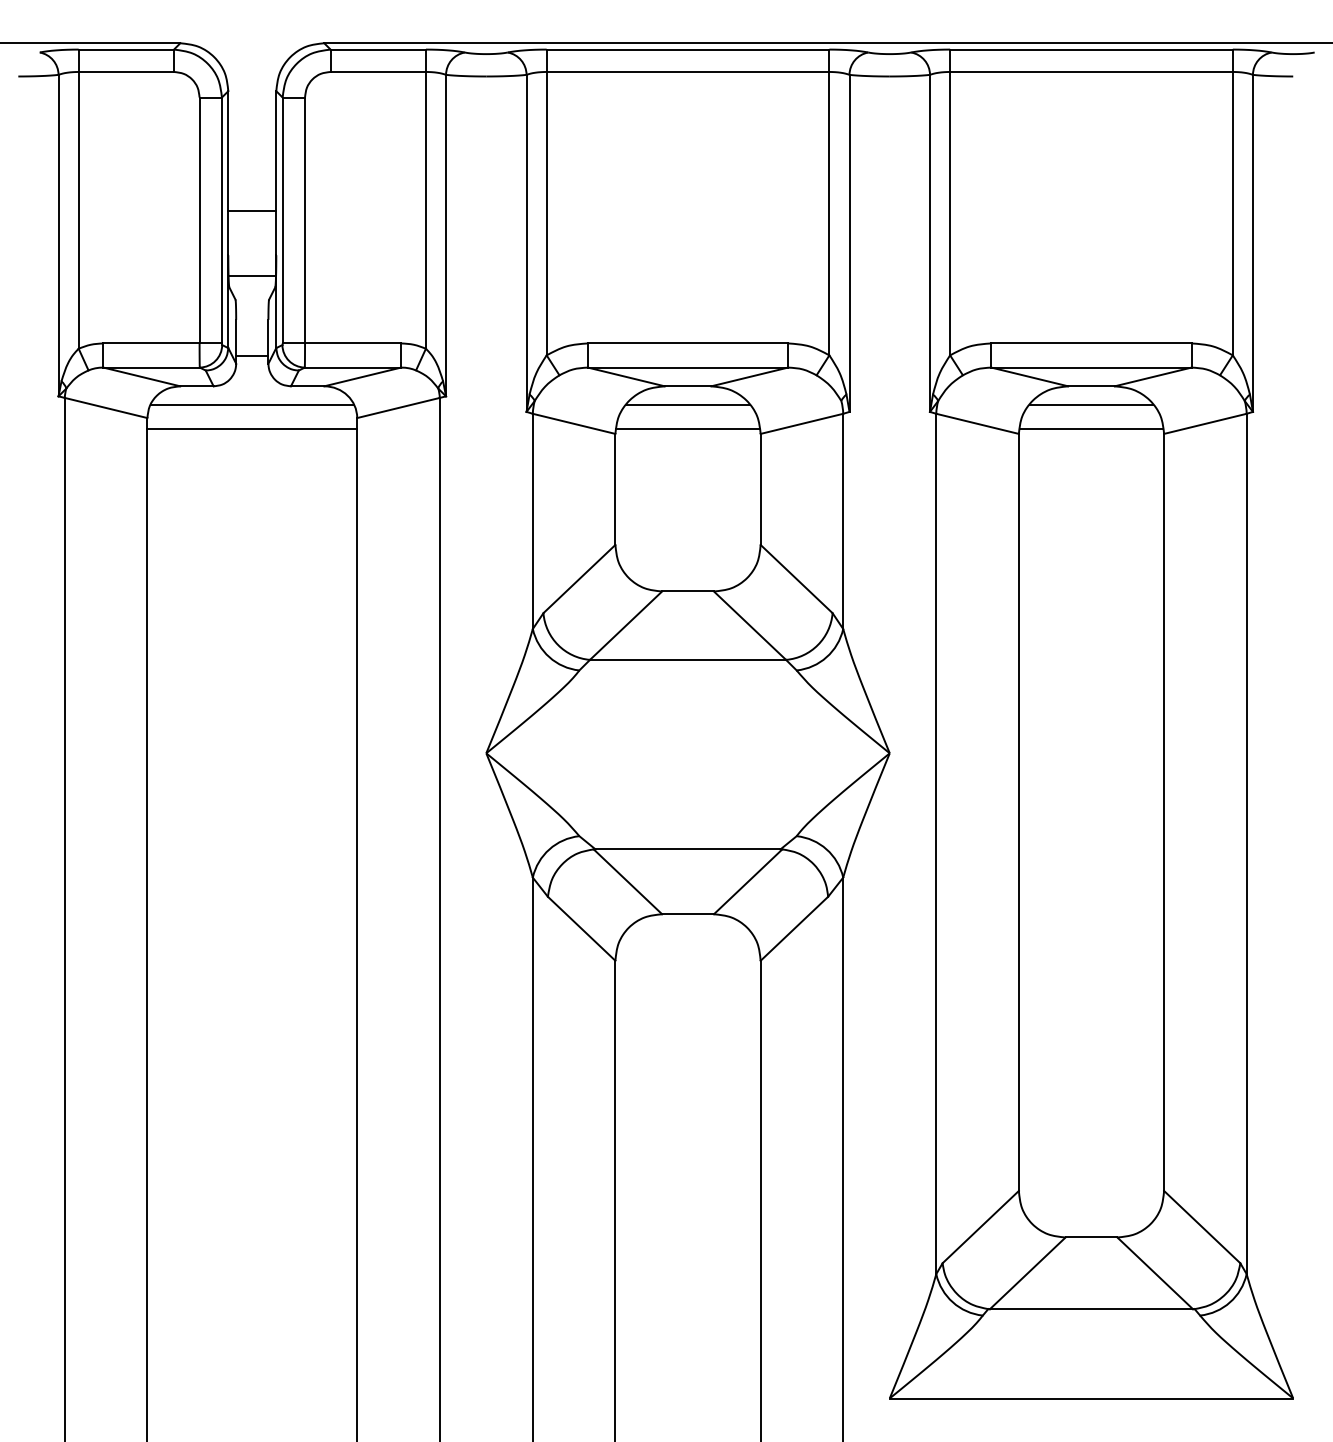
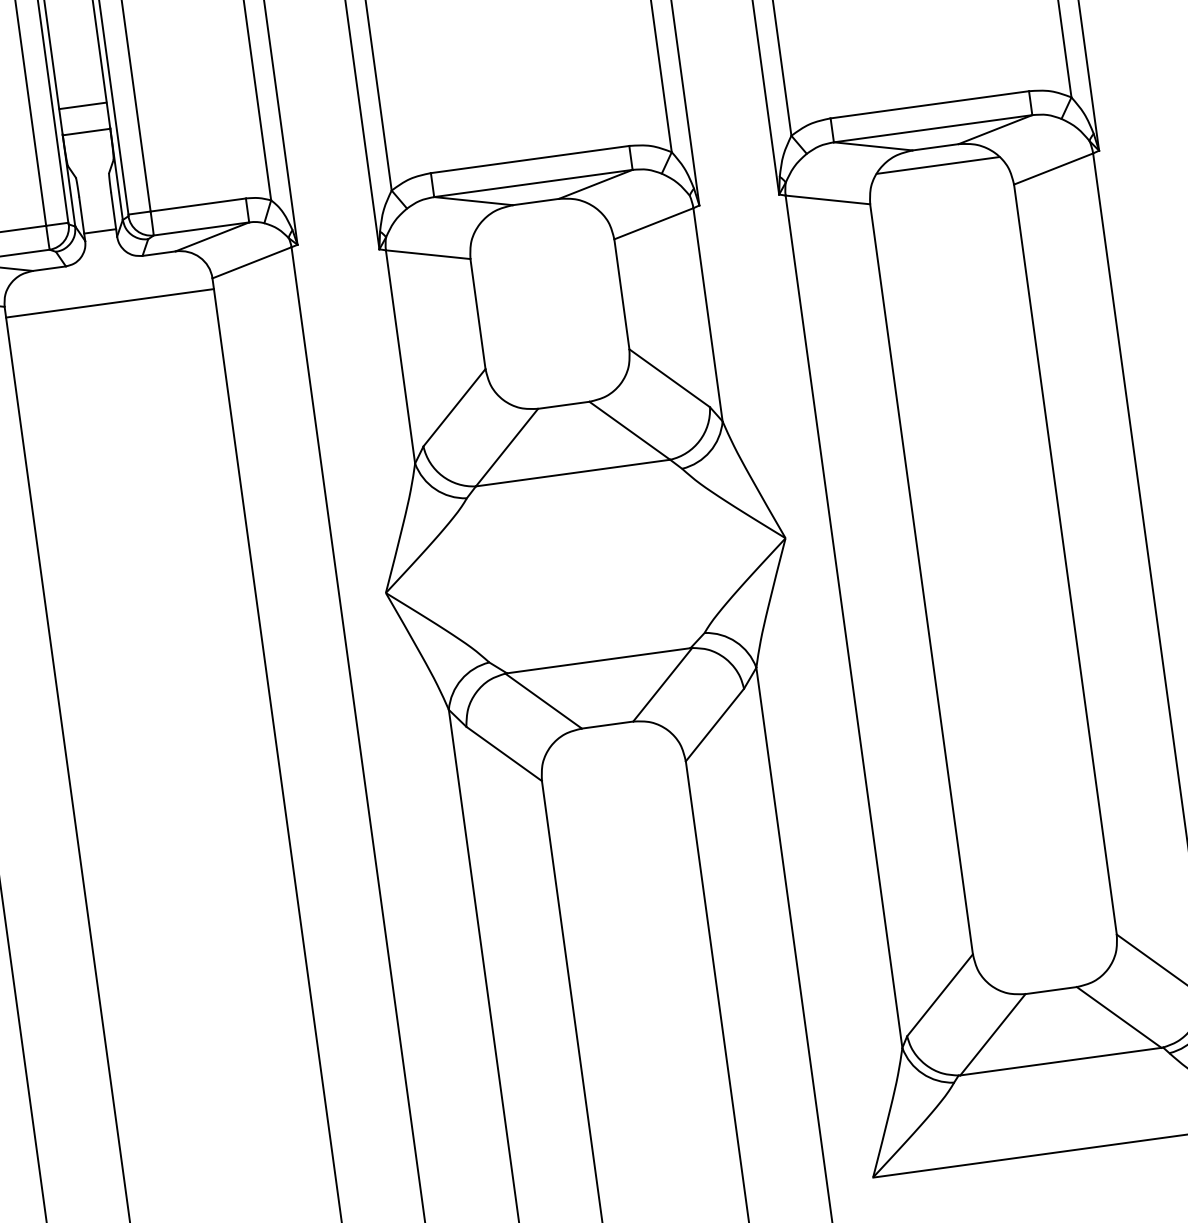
line: (252, 211) -> (86, 132), moved
line: (252, 275) -> (83, 105), moved
line: (252, 404) -> (106, 279), removed
line: (688, 404) -> (538, 219), removed
line: (687, 428) -> (541, 243), removed
line: (1091, 428) -> (941, 189), removed

